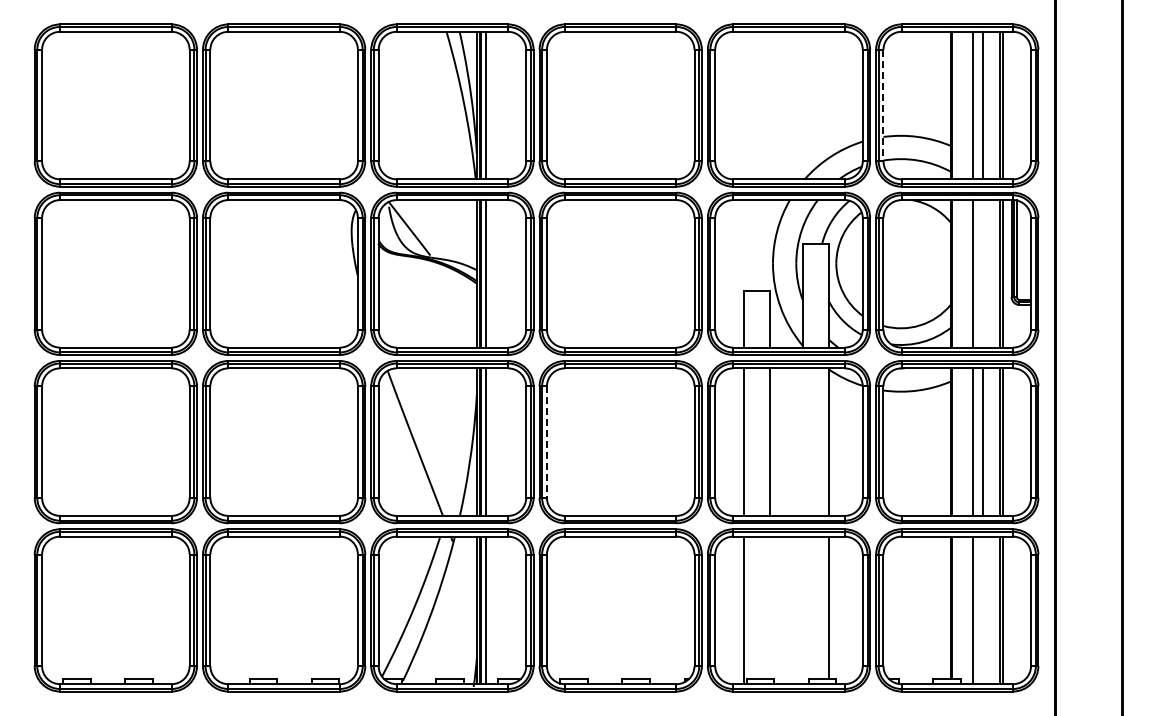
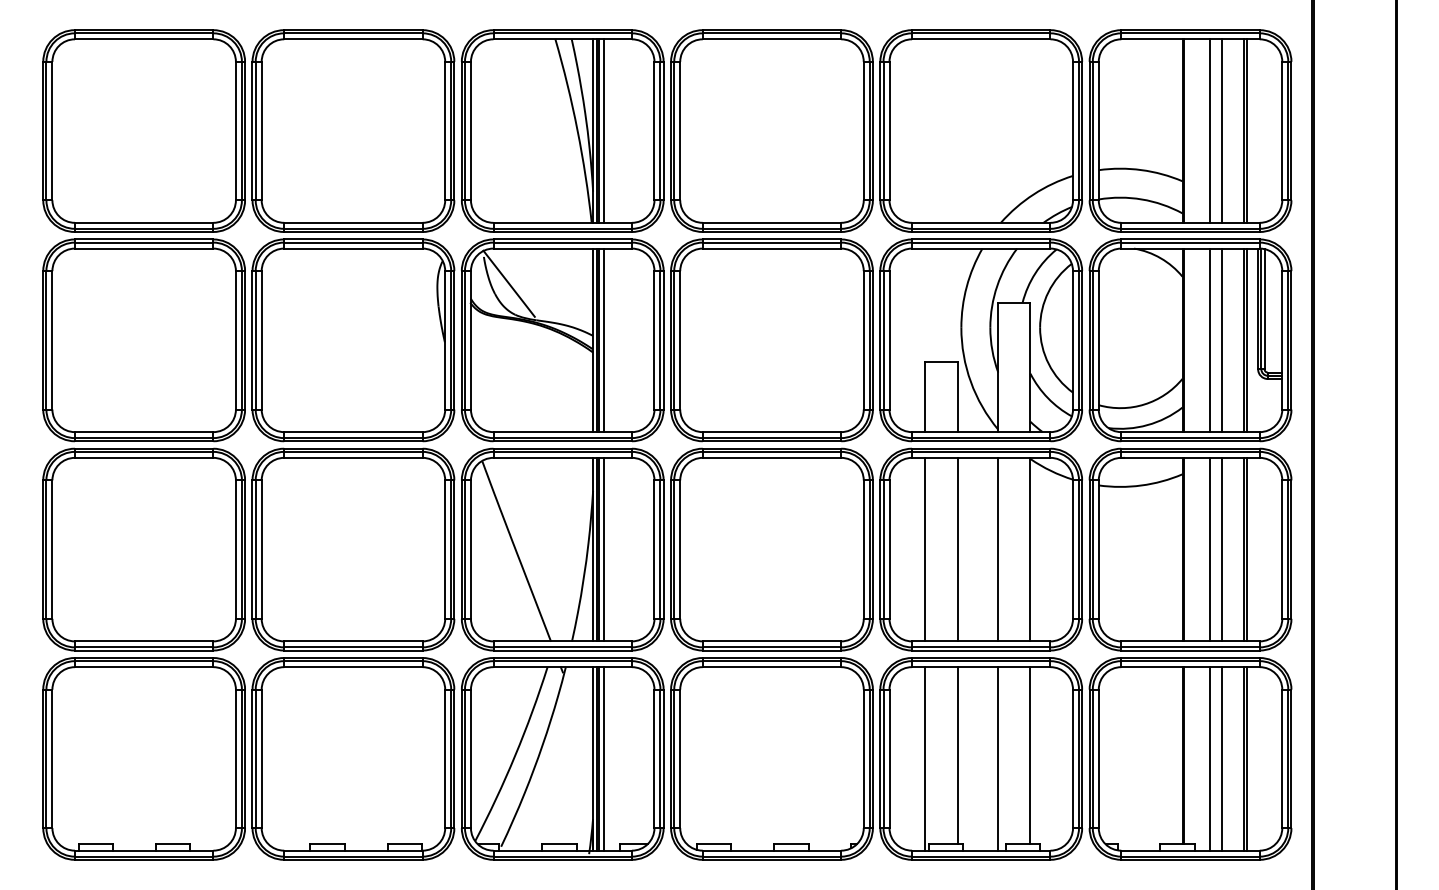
line: (883, 105) -> (1098, 130), dashed -> solid
line: (982, 273) -> (1221, 339), added
line: (802, 441) -> (998, 548), added
line: (546, 442) -> (679, 550), dashed -> solid
line: (769, 607) -> (957, 755), added
line: (802, 610) -> (998, 759), added
line: (982, 610) -> (1221, 759), added

